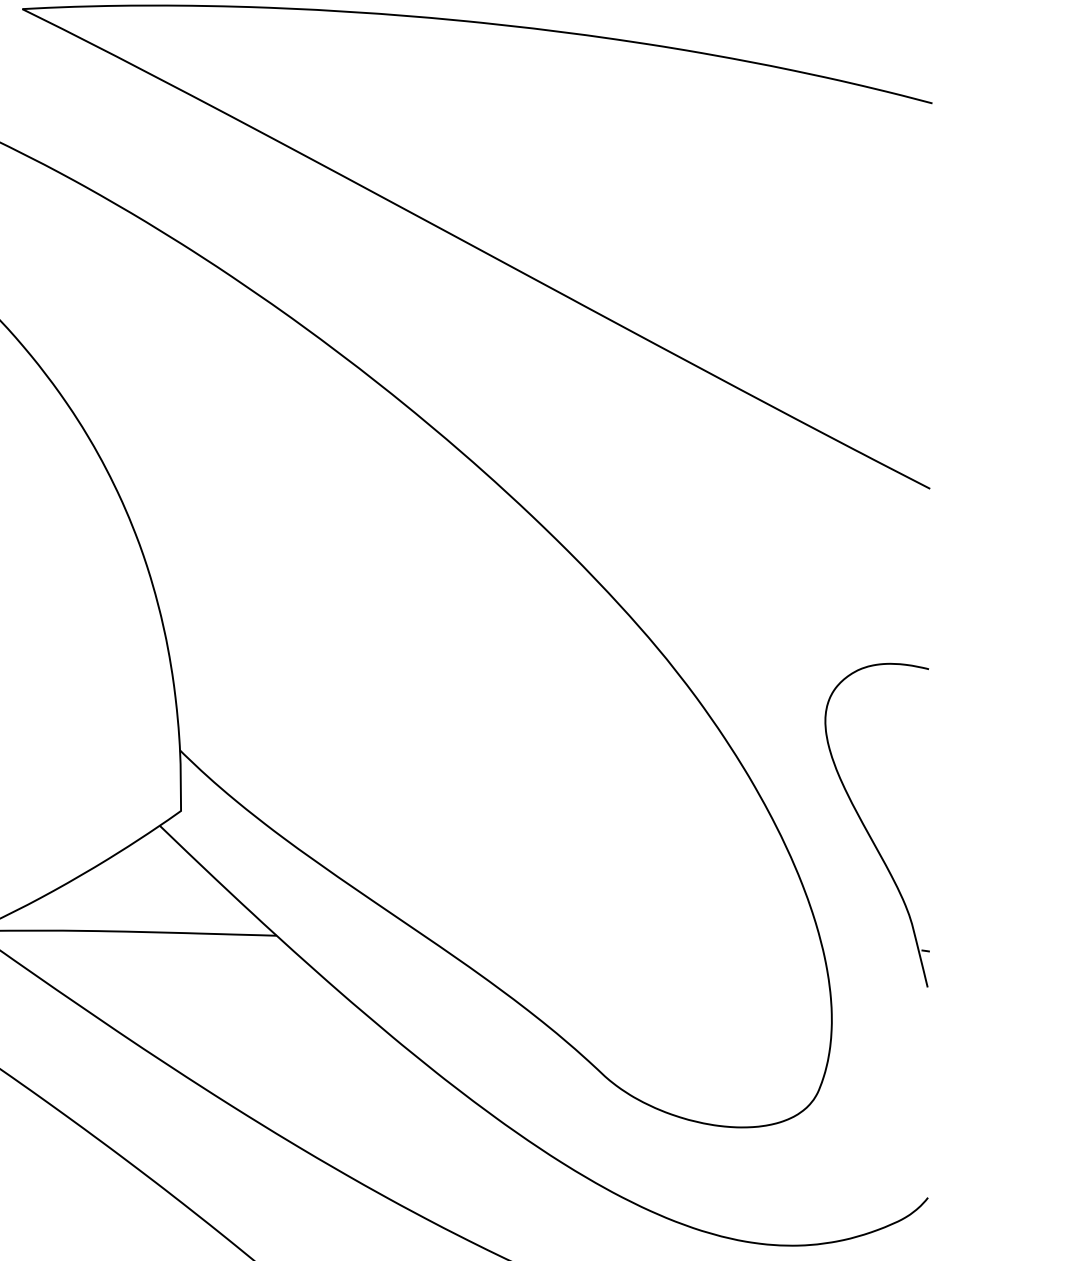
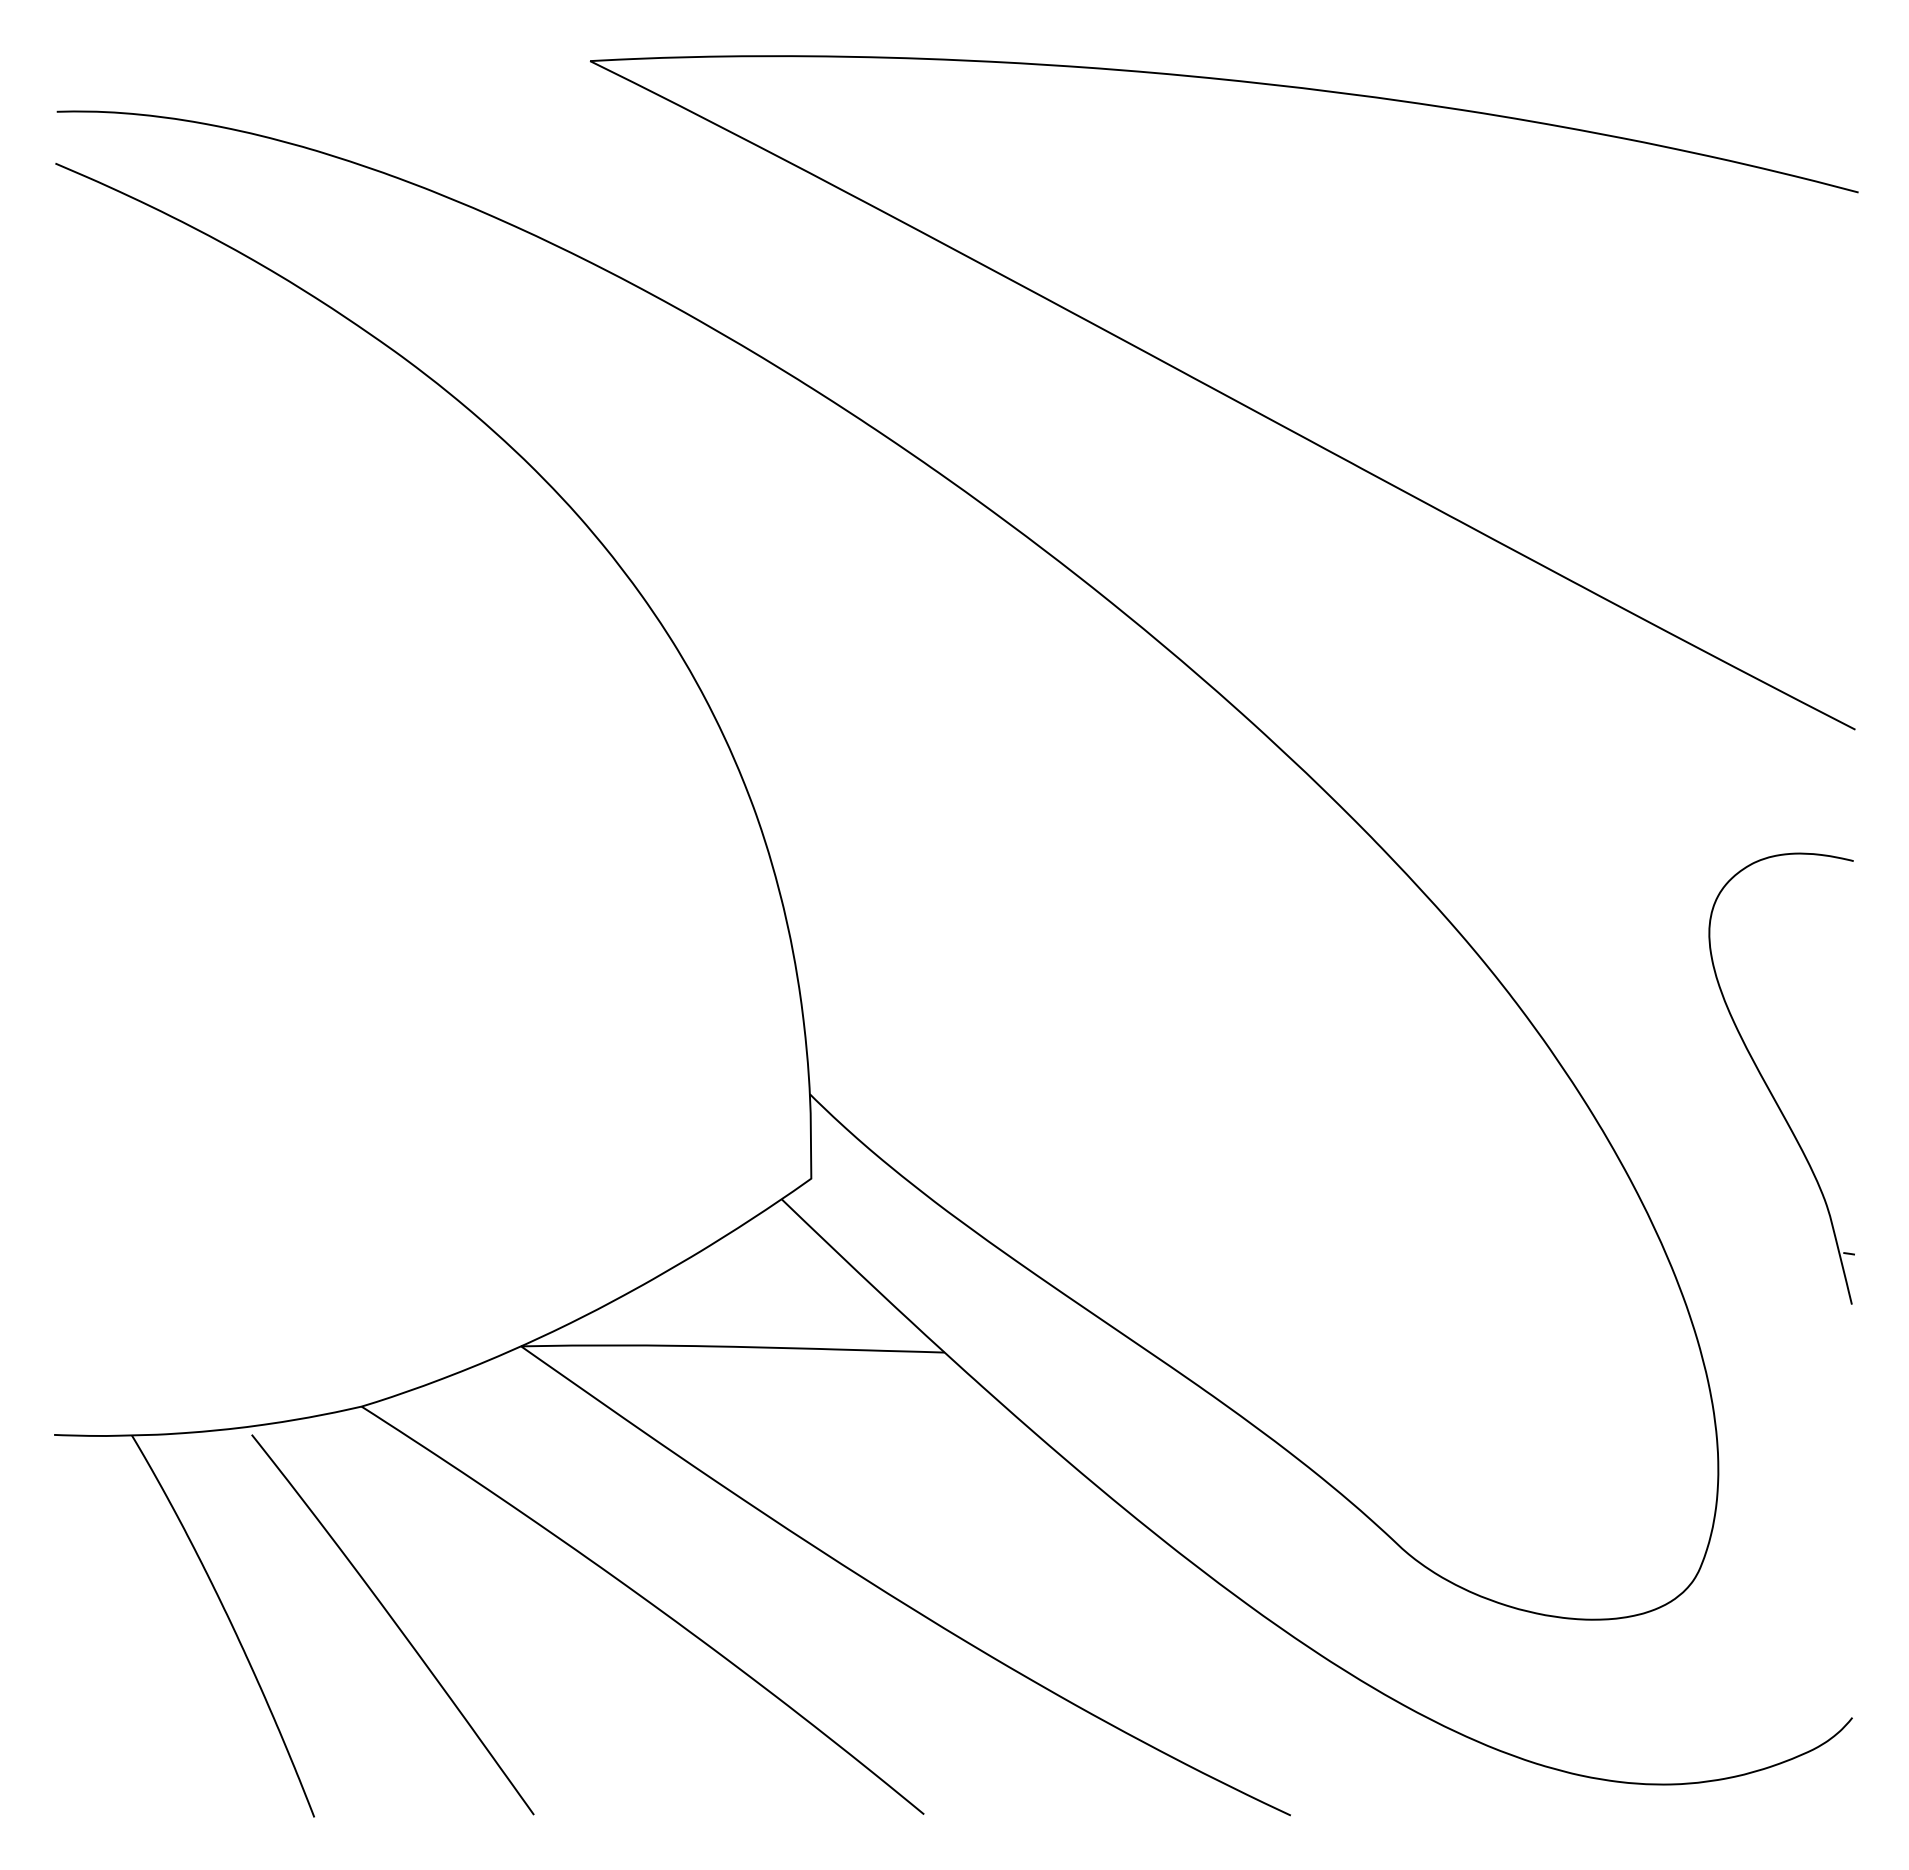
part: (867, 829) -> (1767, 1084), moved

